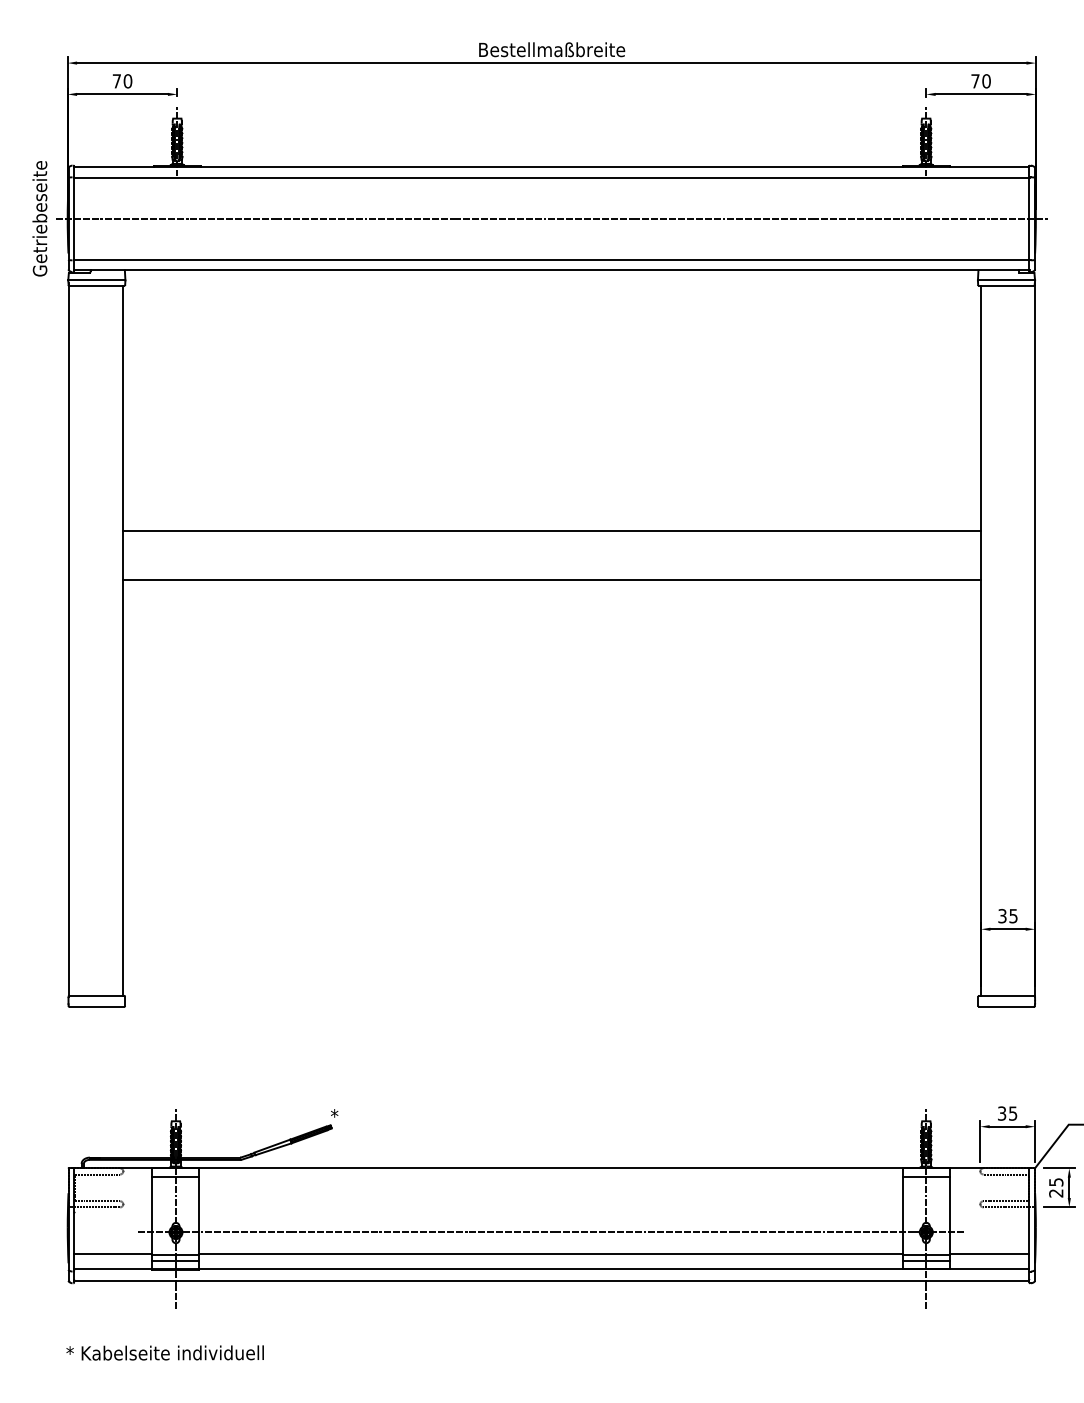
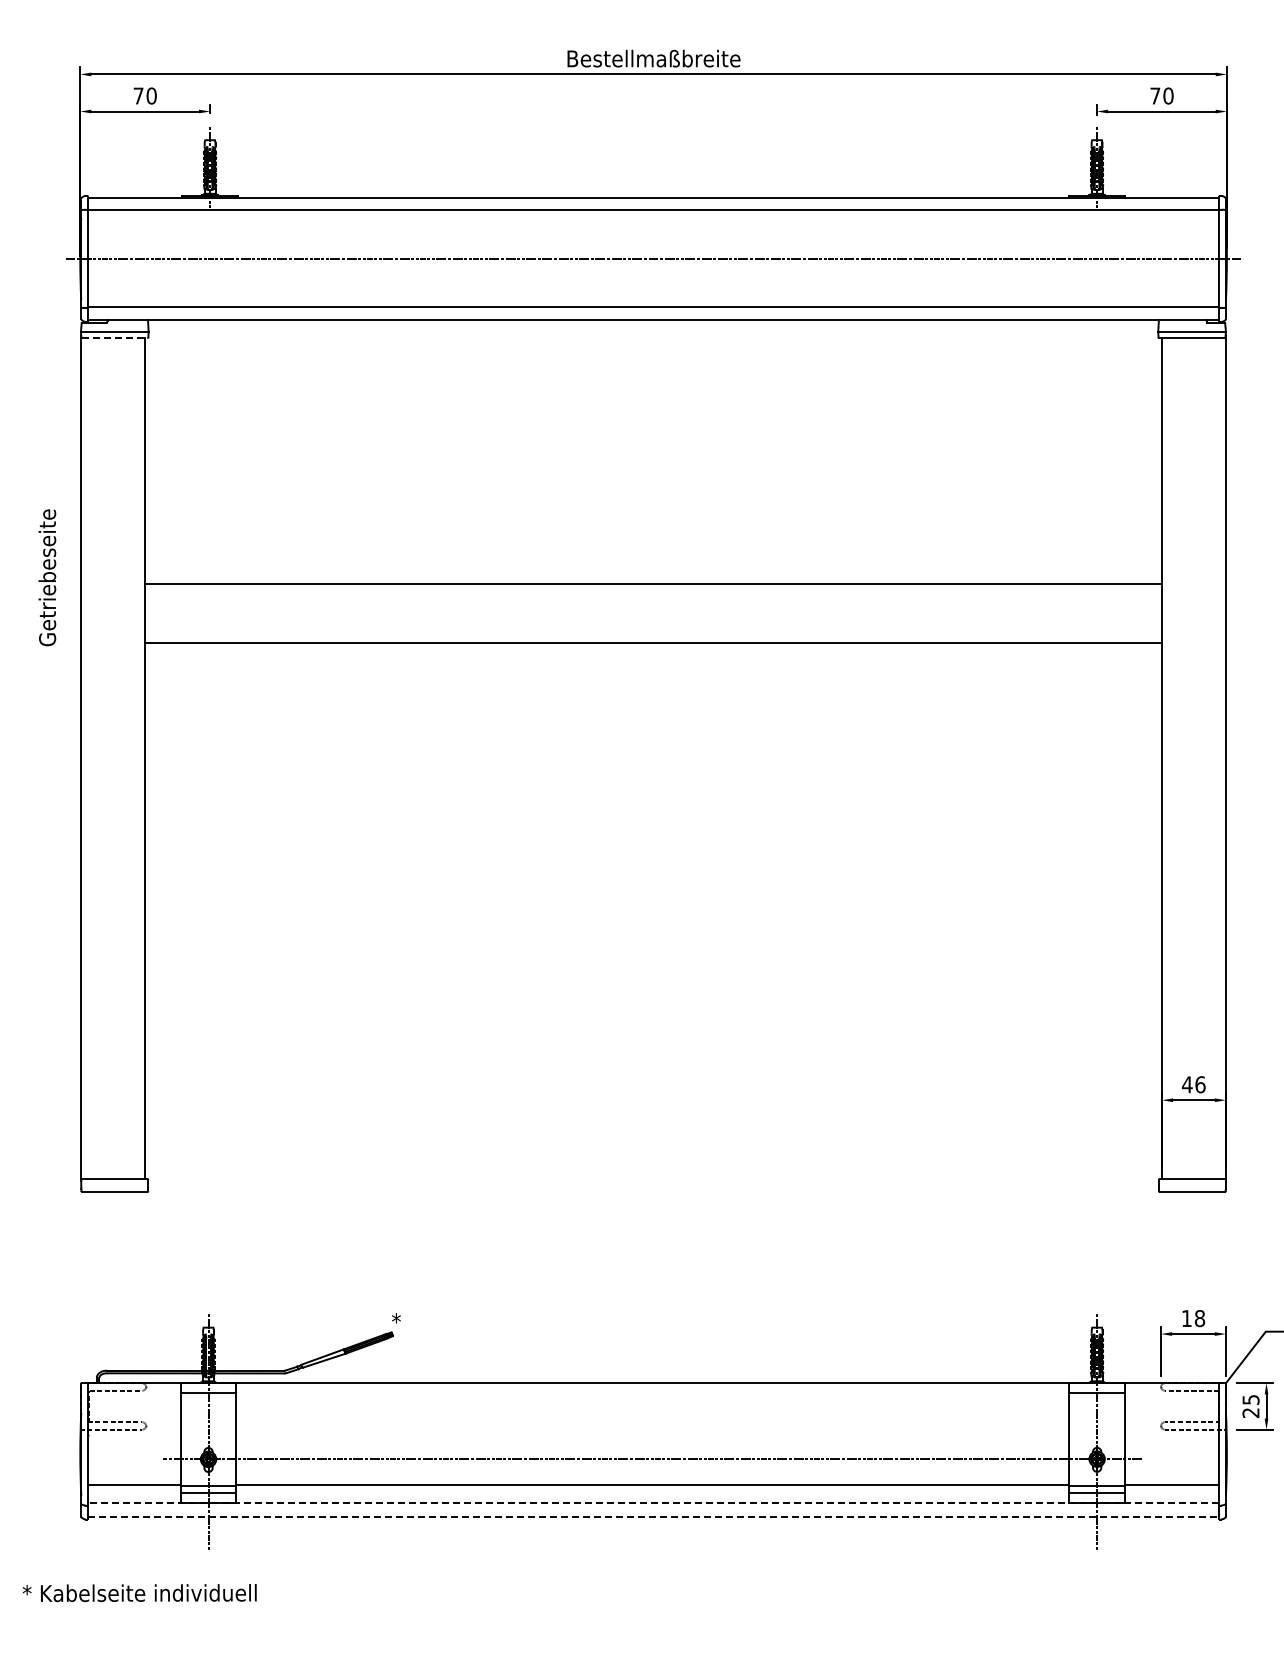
text: (40, 218) -> (47, 577), moved
line: (96, 286) -> (114, 338), solid -> dashed
line: (551, 531) -> (653, 584), moved
line: (551, 579) -> (653, 642), moved
text: (1007, 915) -> (1193, 1084), 35 -> 46
text: (1007, 1113) -> (1193, 1318), 35 -> 18
line: (551, 1269) -> (653, 1503), solid -> dashed
line: (551, 1280) -> (653, 1516), solid -> dashed
text: (164, 1353) -> (139, 1593), moved

